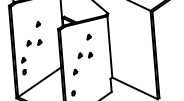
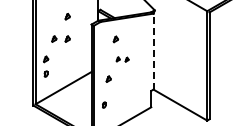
part: (88, 37) -> (115, 39), moved
line: (109, 46) -> (153, 51), solid -> dashed
part: (85, 55) -> (122, 59), size x0.7

